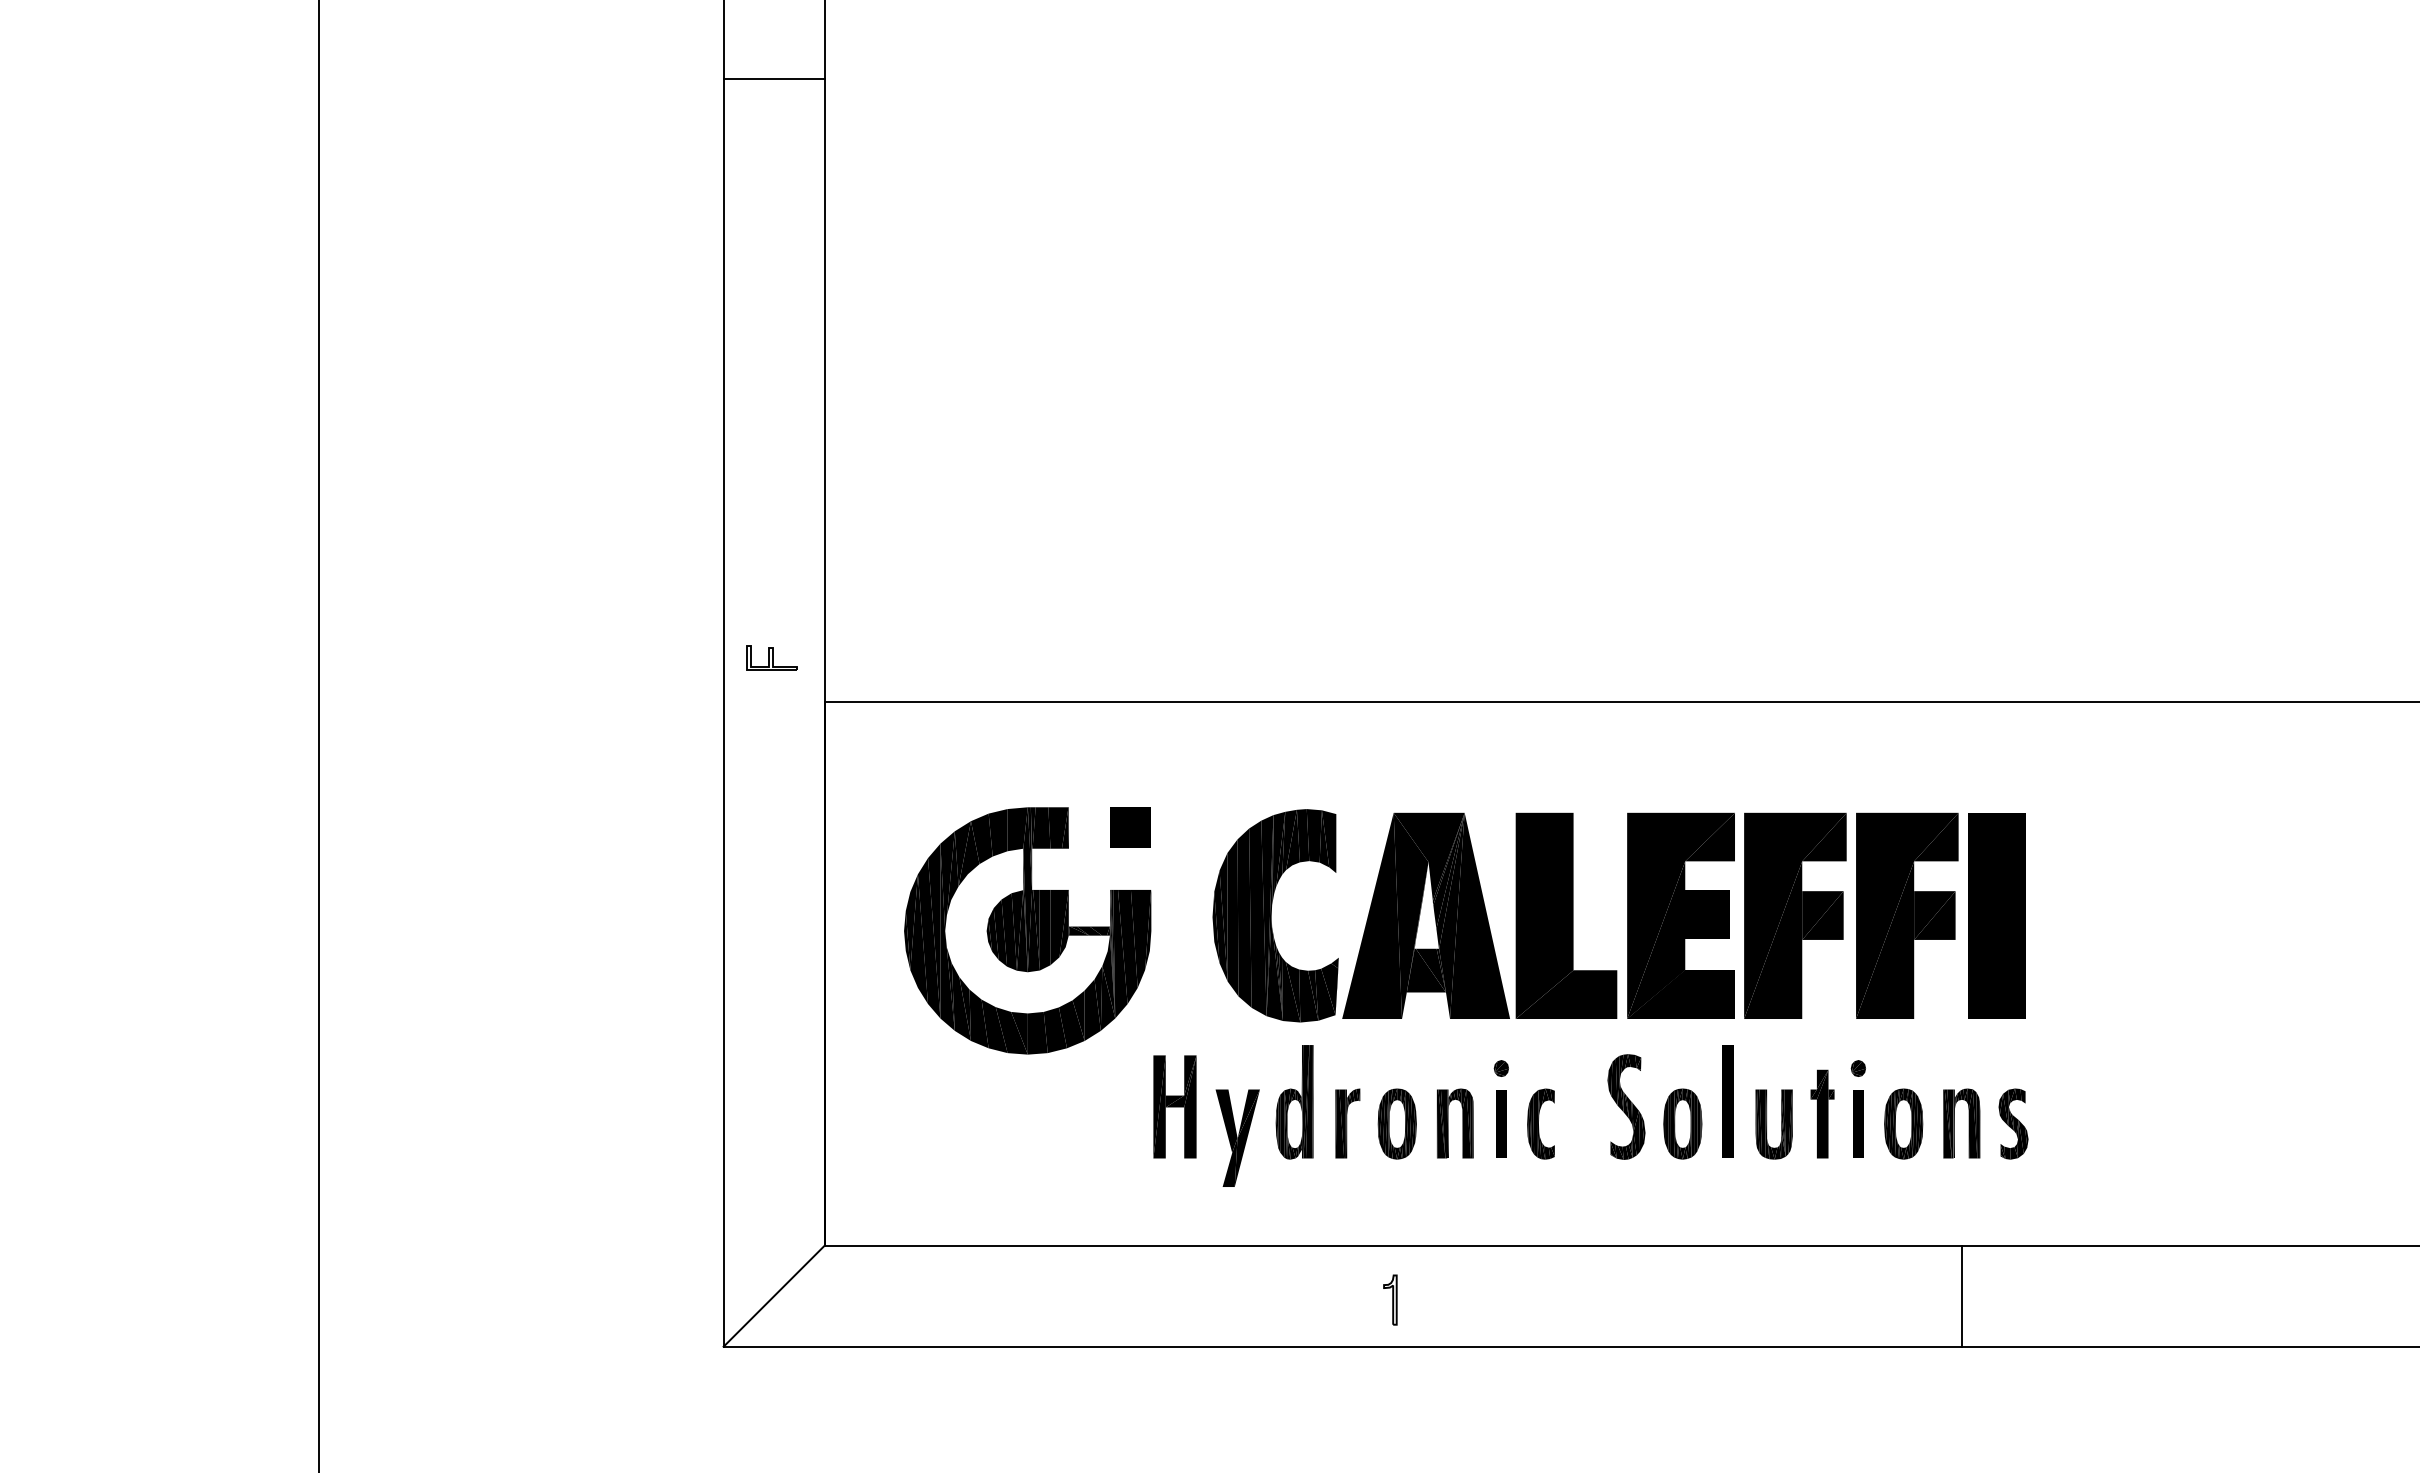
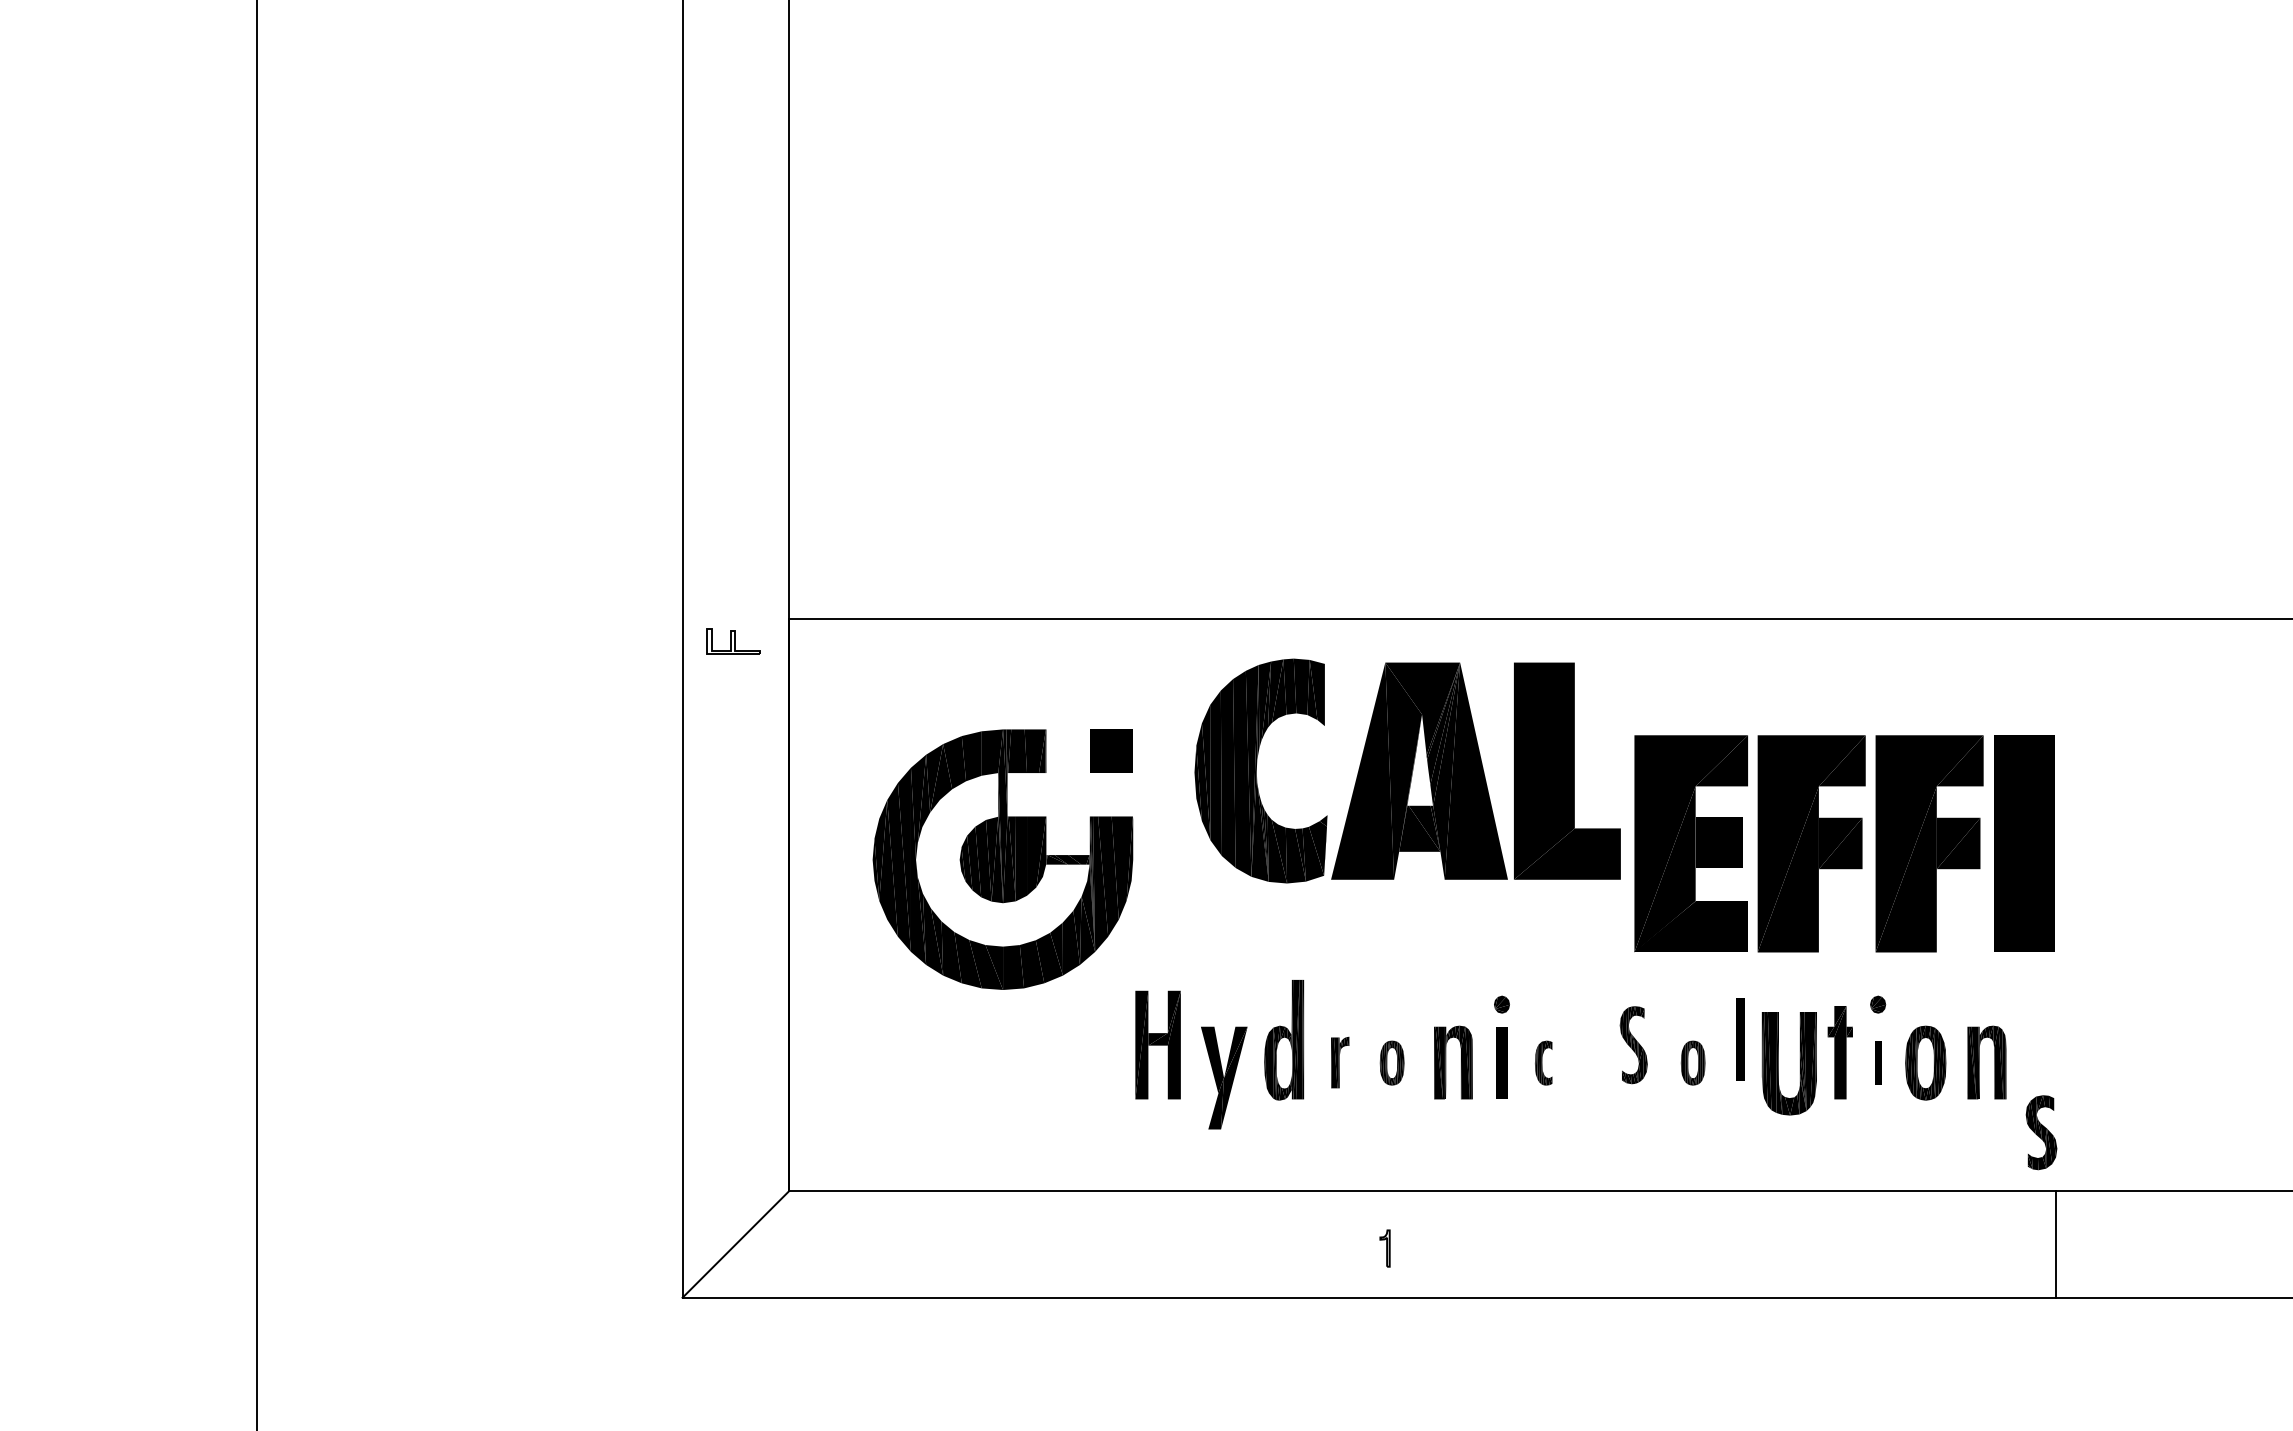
part: (771, 657) -> (733, 641), moved
part: (1414, 915) -> (1407, 770), moved
part: (1727, 1101) -> (1740, 1039), size x0.7
part: (1626, 1106) -> (1633, 1044), size x0.7
part: (1347, 1123) -> (1339, 1062), size x0.7
part: (1396, 1123) -> (1391, 1062), size x0.6
part: (1540, 1123) -> (1543, 1062), size x0.6
part: (1682, 1123) -> (1692, 1062), size x0.6
part: (1858, 1123) -> (1878, 1062), size x0.6
part: (2013, 1123) -> (2041, 1132), moved
part: (1773, 1124) -> (1788, 1063), size x1.4
line: (1961, 1295) -> (2056, 1243), moved
part: (1390, 1299) -> (1385, 1247), size x0.7

